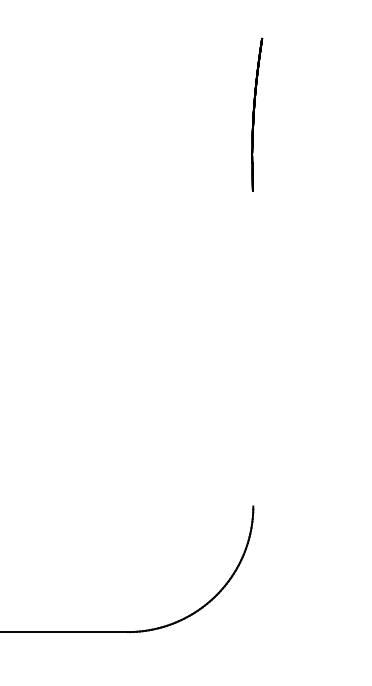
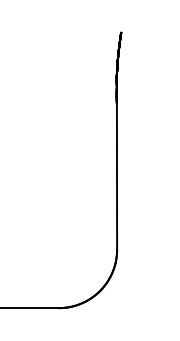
line: (252, 348) -> (116, 176), added

